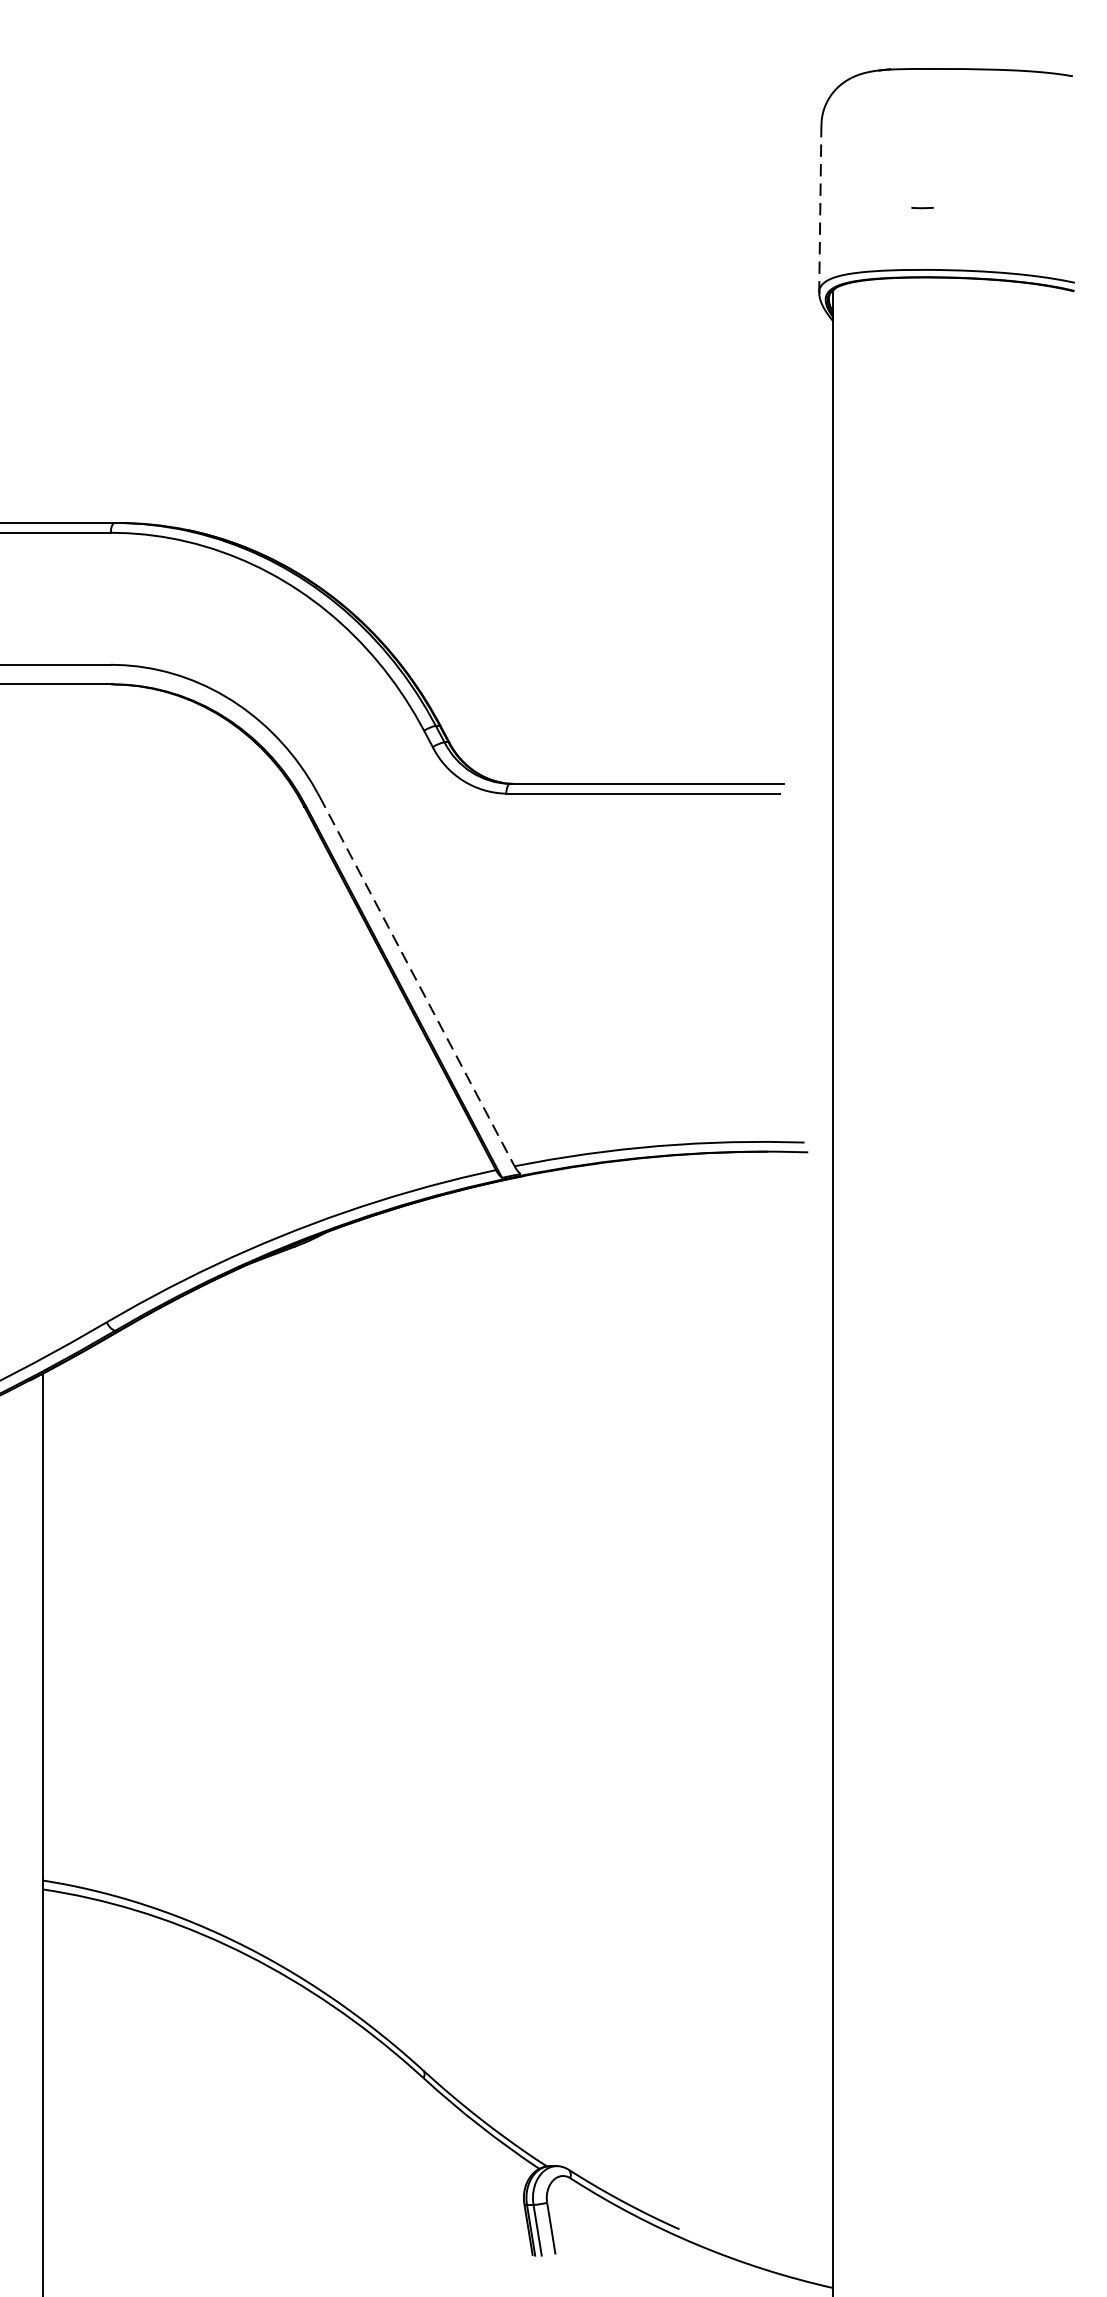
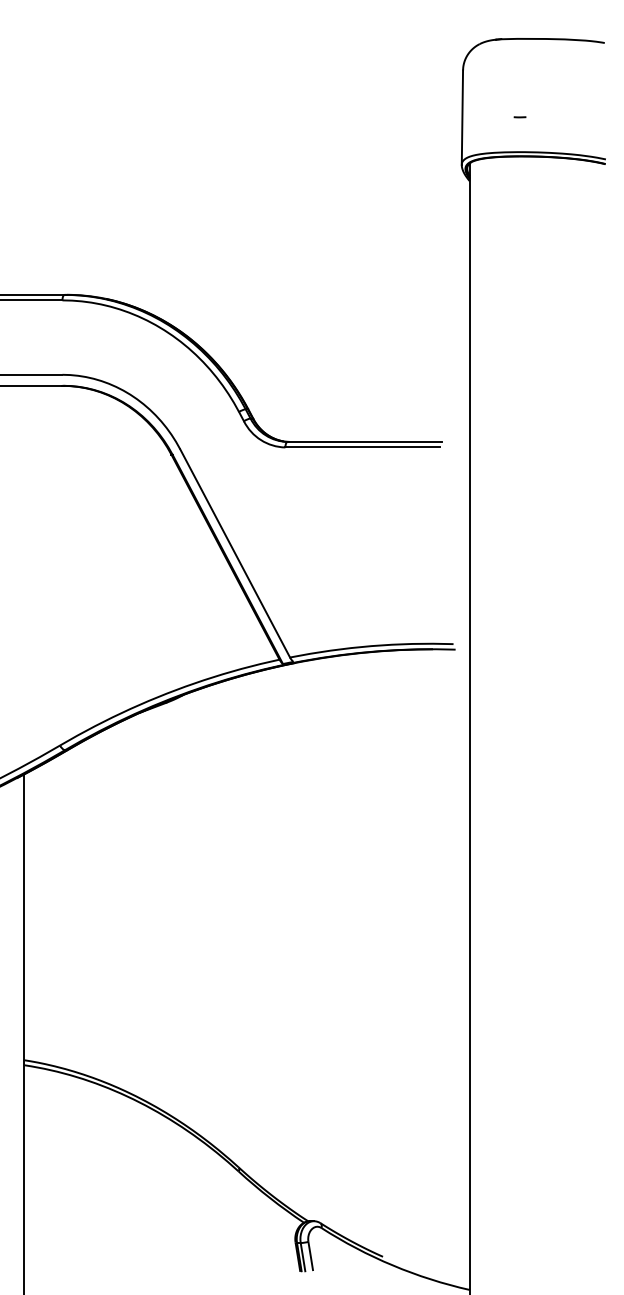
line: (820, 210) -> (462, 118), dashed -> solid
line: (417, 981) -> (235, 553), dashed -> solid

